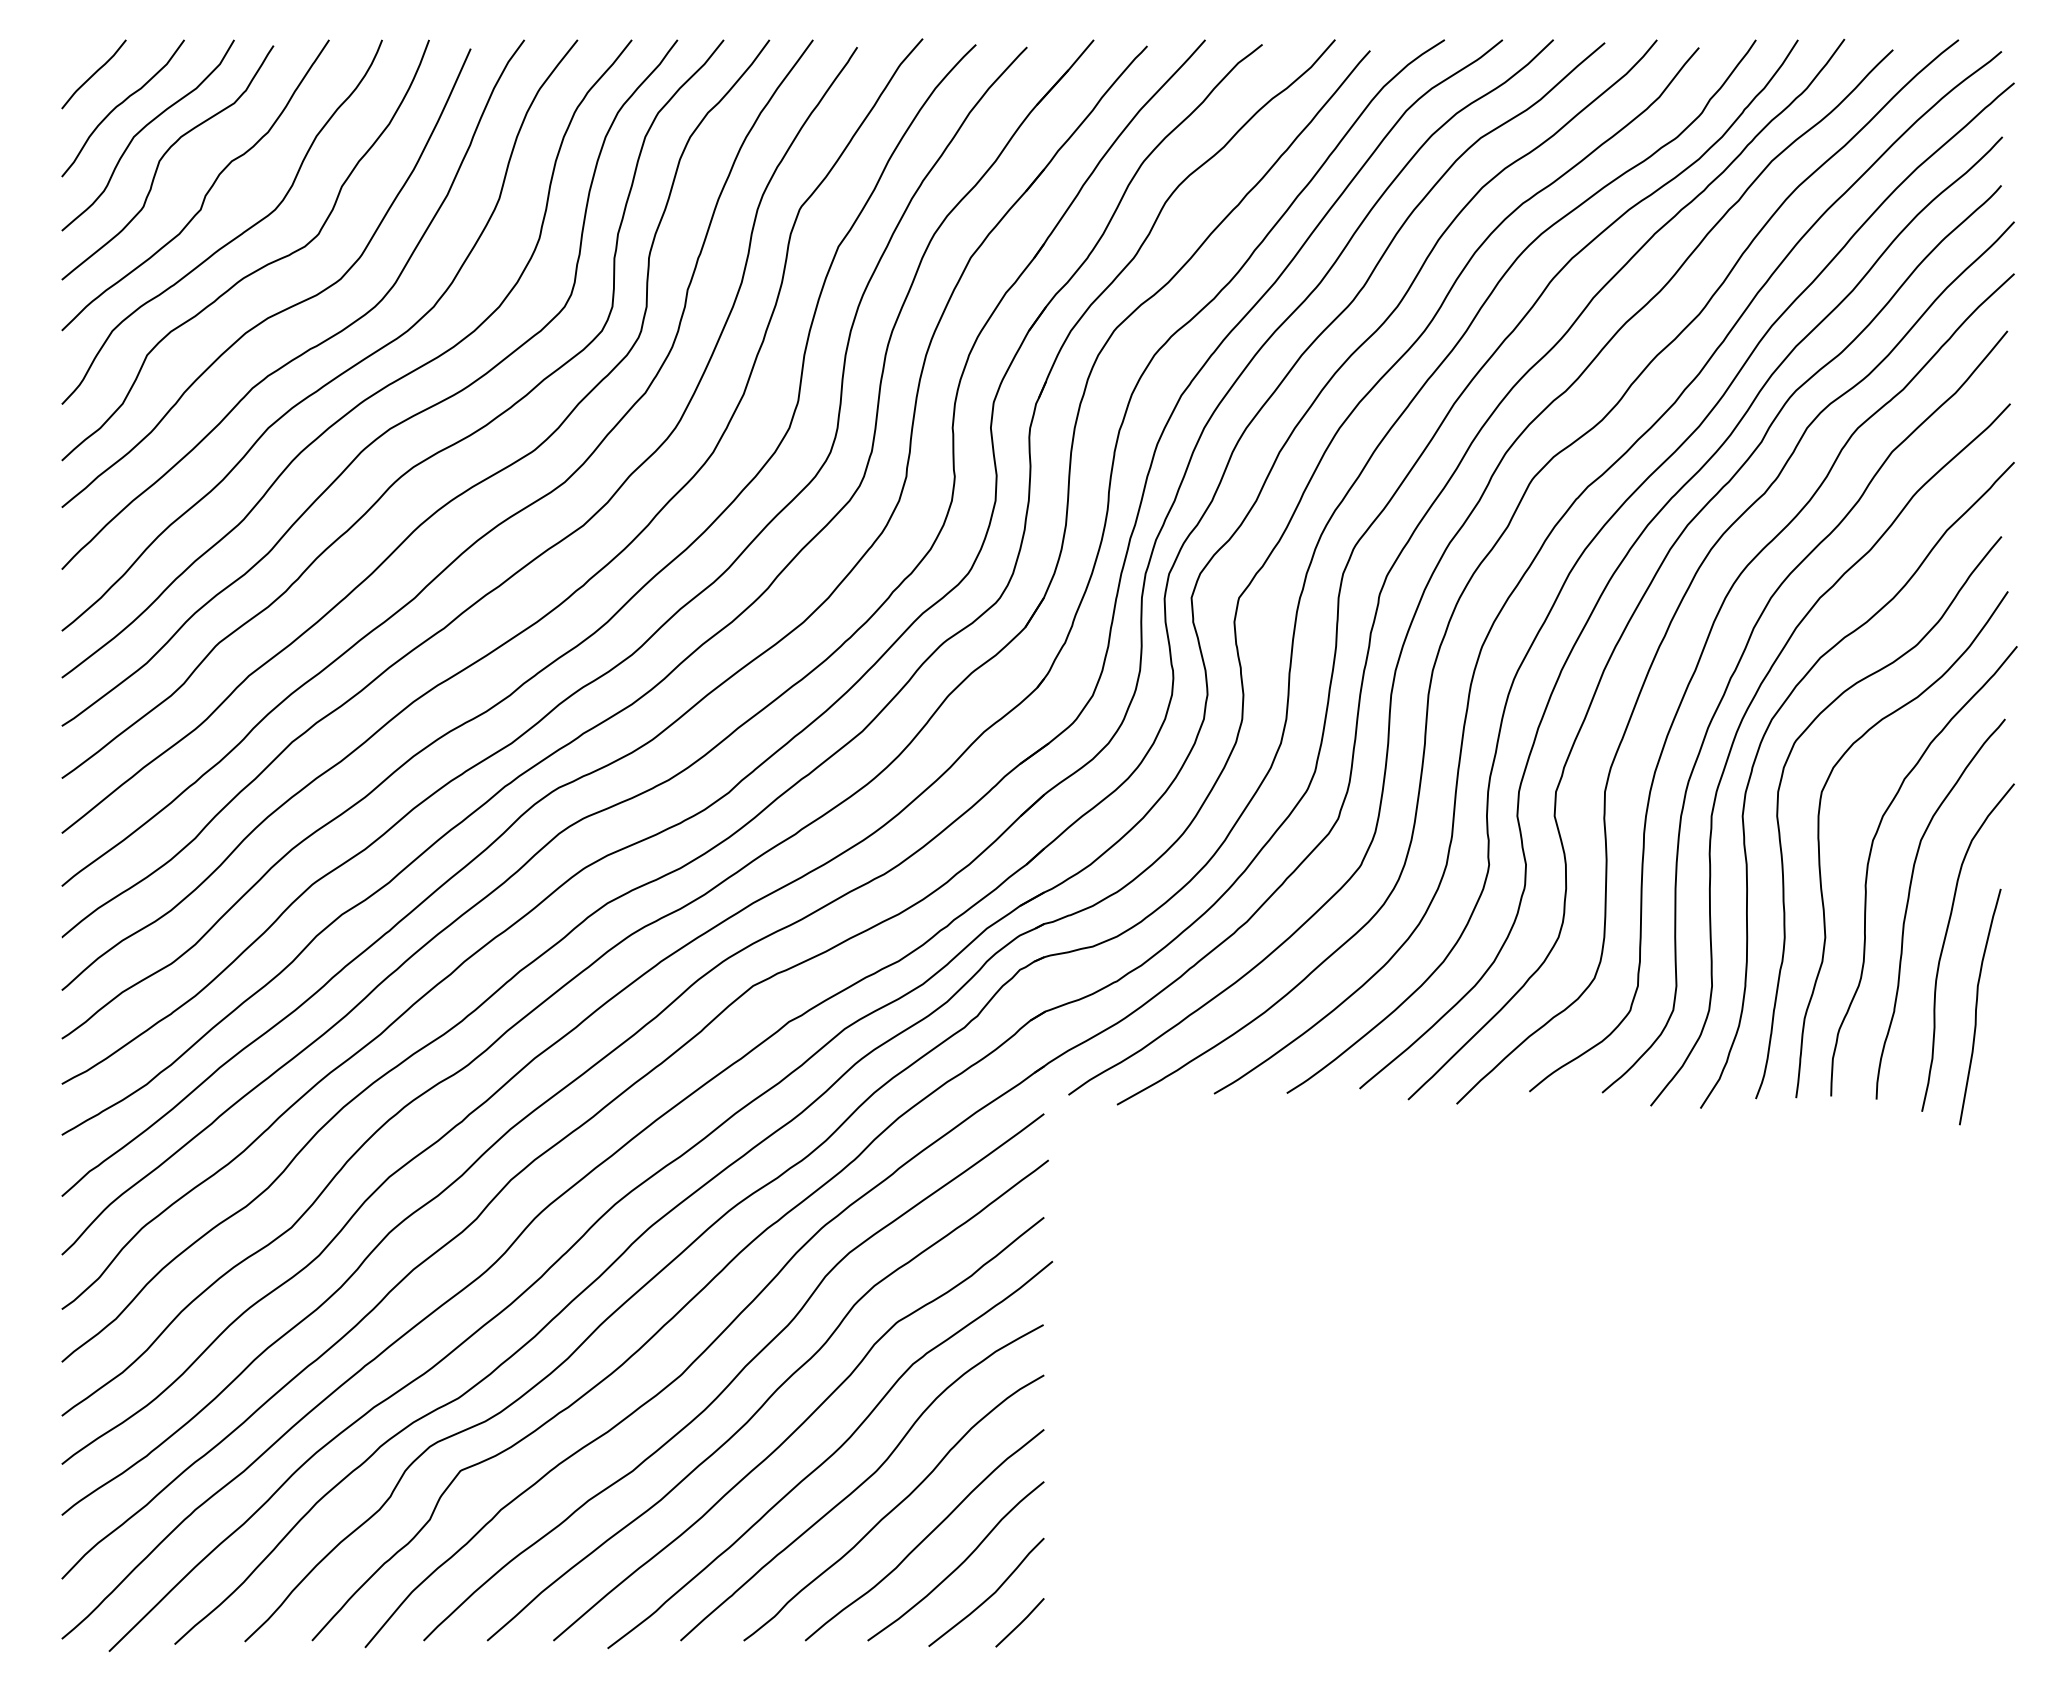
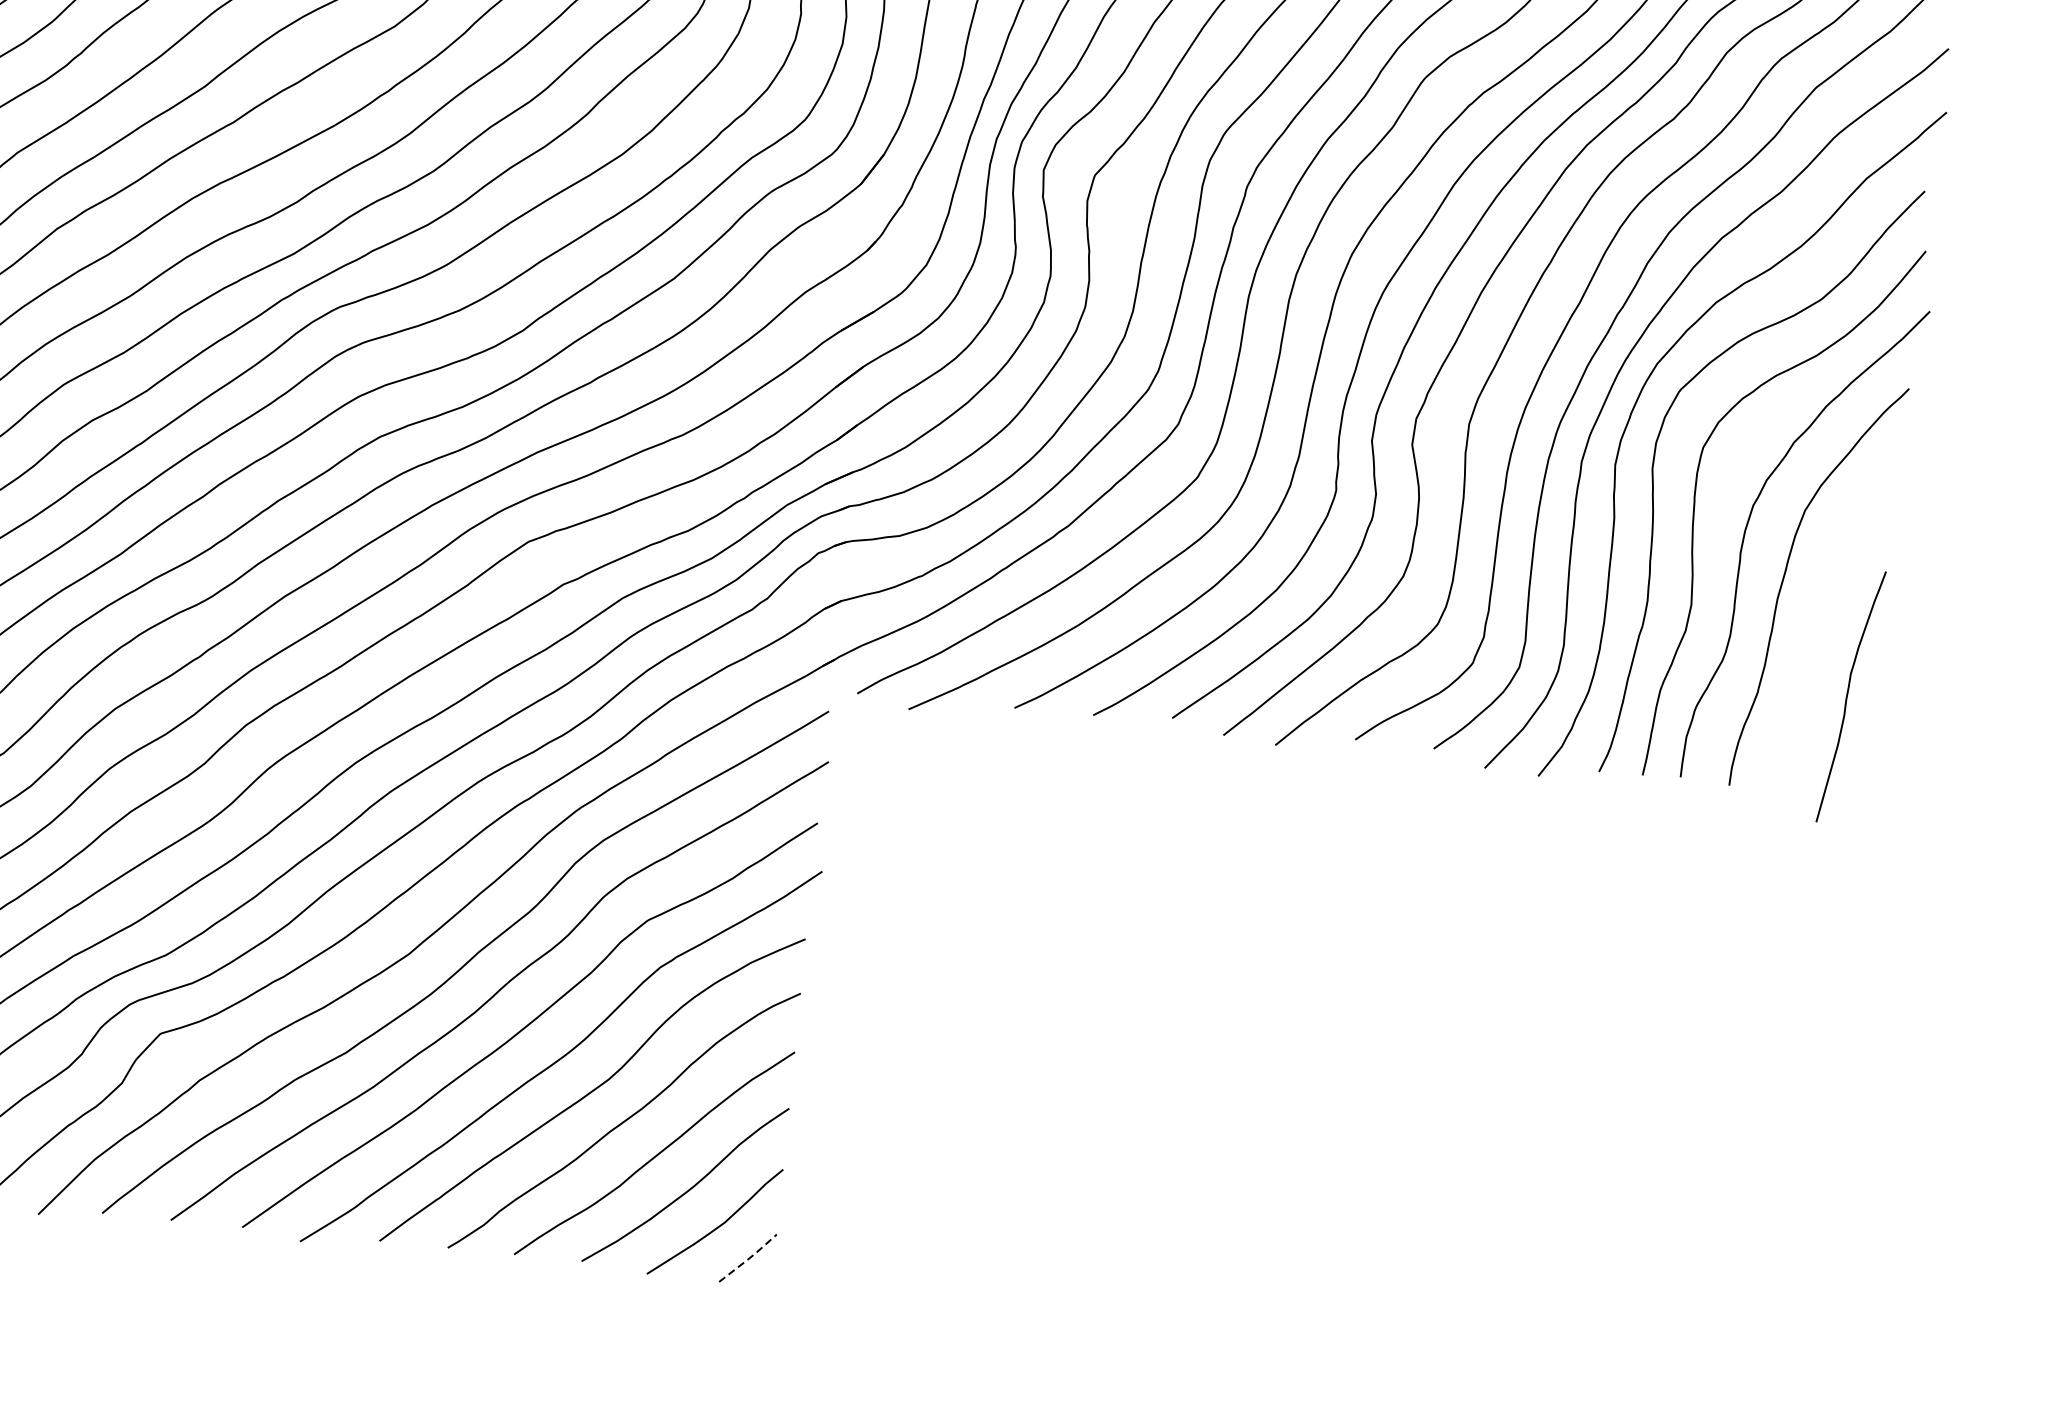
curve: (1945, 941) -> (1820, 622), removed
line: (1020, 1623) -> (748, 1259), solid -> dashed

